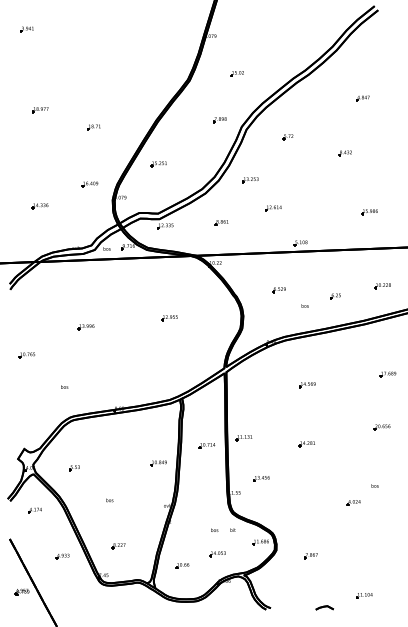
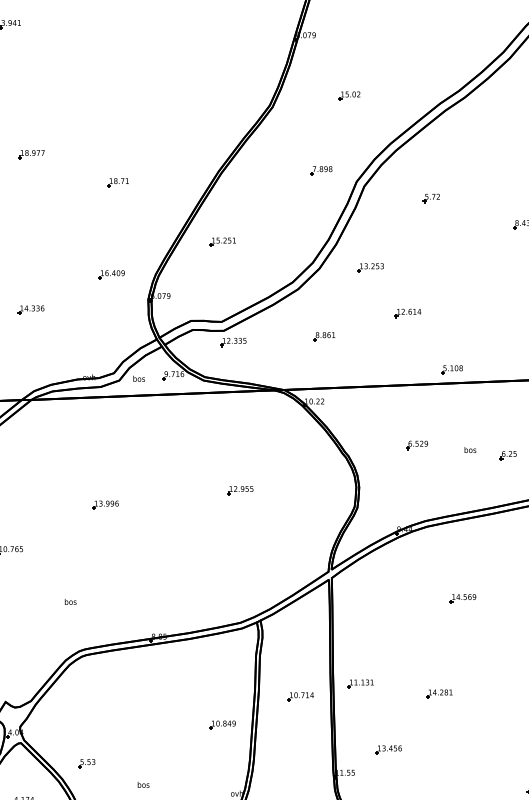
text: (304, 305) -> (469, 449), moved
part: (306, 444) -> (438, 694), moved
part: (74, 468) -> (86, 764), moved

